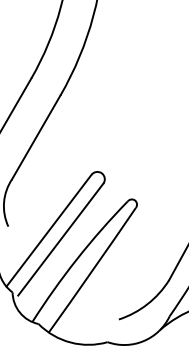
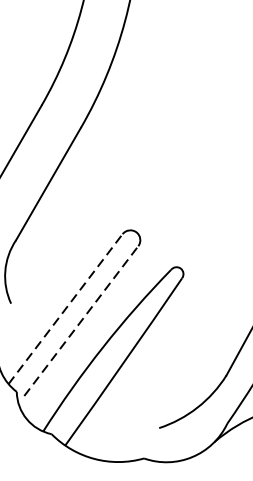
line: (49, 230) -> (66, 308), solid -> dashed
line: (61, 239) -> (82, 320), solid -> dashed

